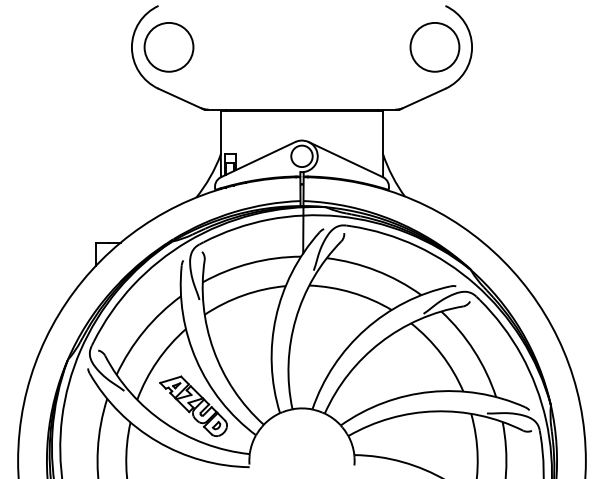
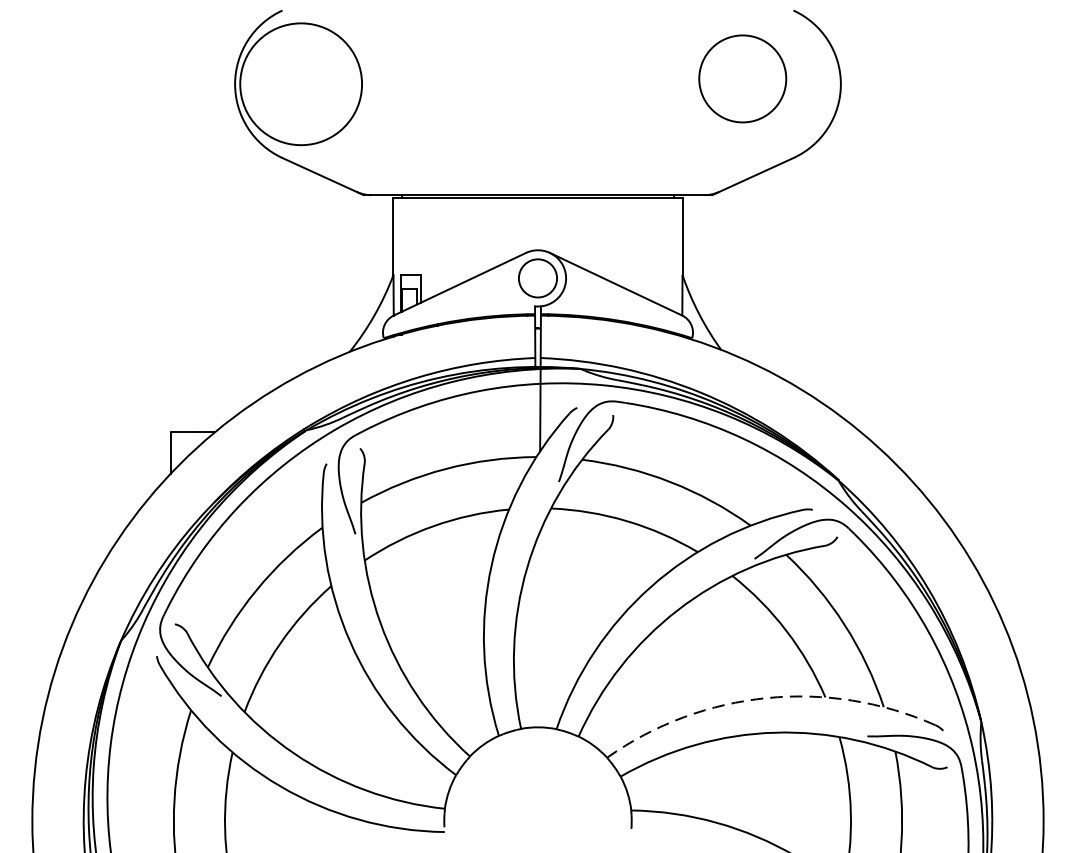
circle: (168, 46) -> (300, 82), size x1.4
circle: (434, 47) -> (741, 79), moved
arc: (430, 391) -> (766, 697), solid -> dashed
part: (193, 405) -> (344, 722), removed

